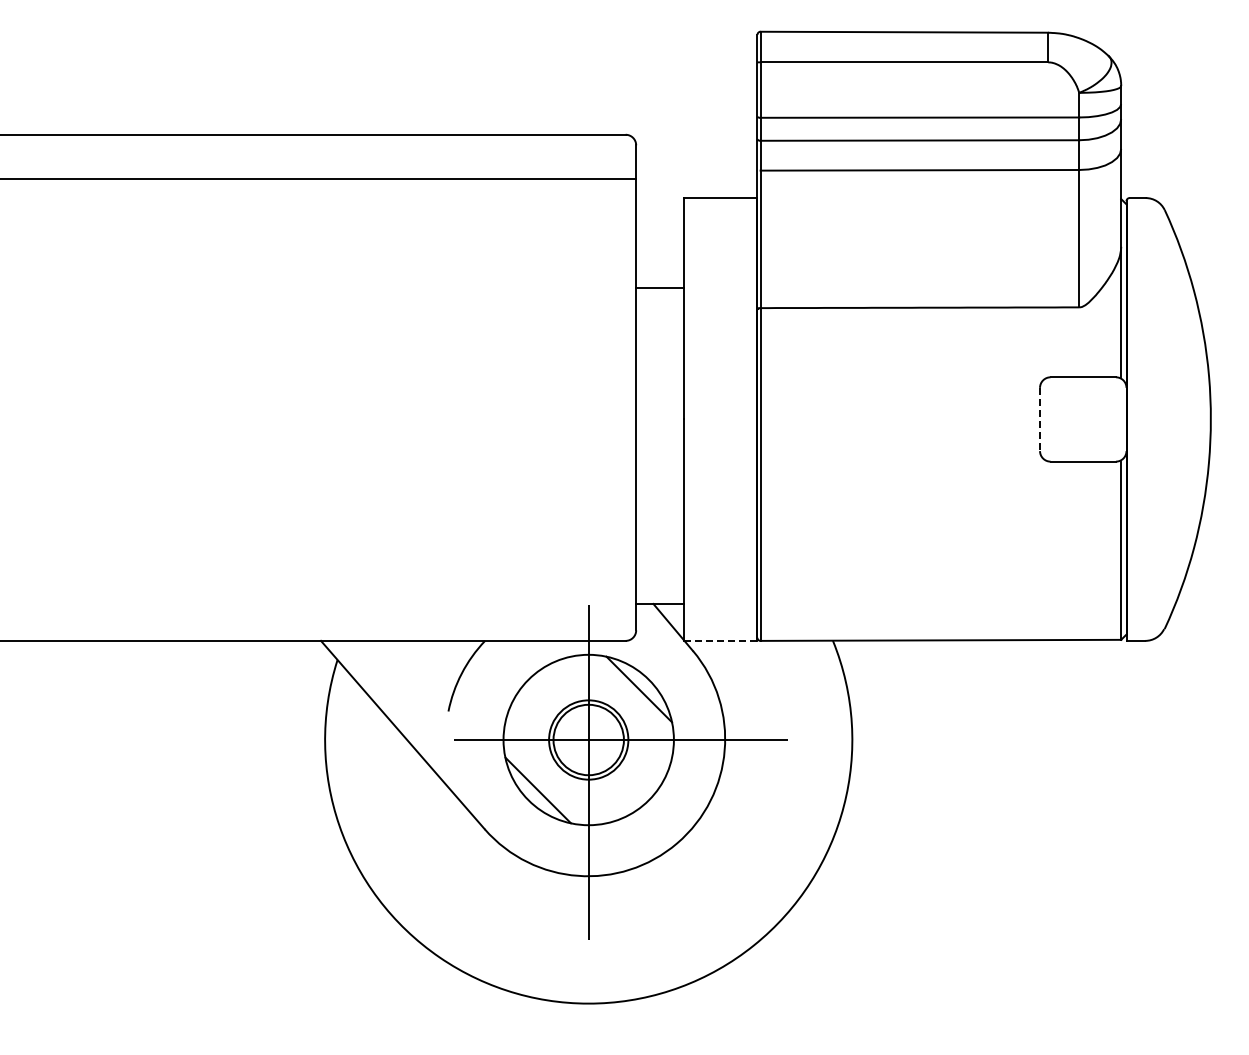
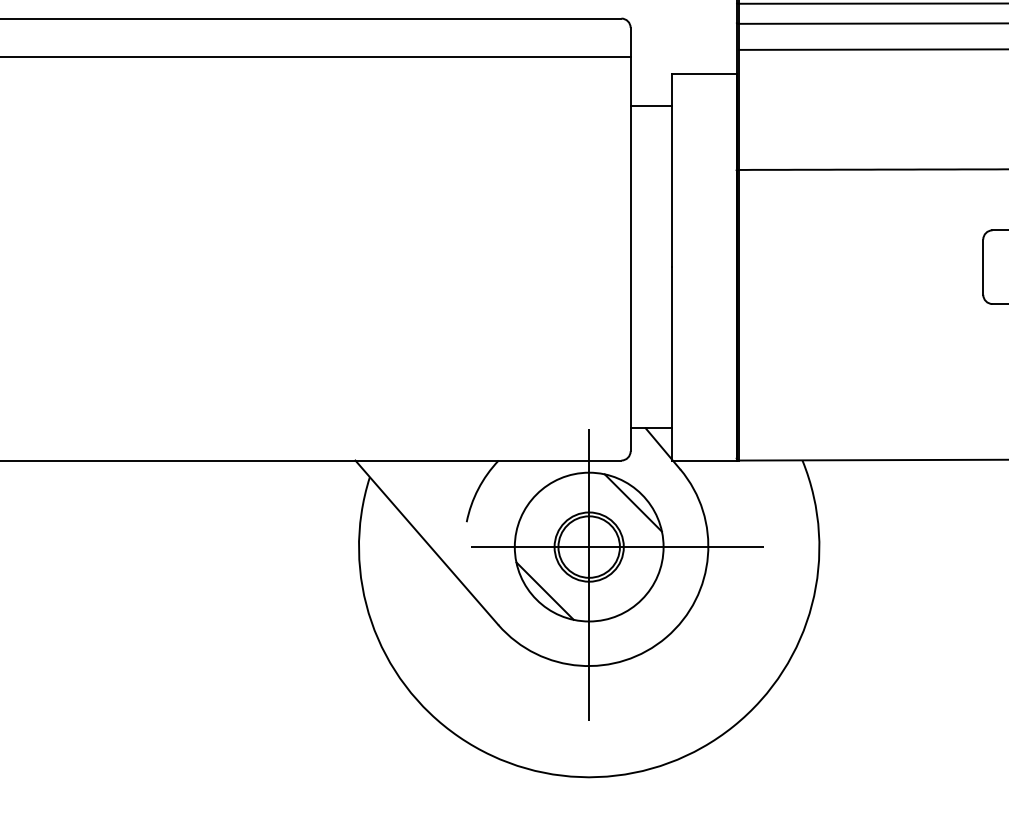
line: (659, 287) -> (650, 105), moved
line: (1040, 419) -> (983, 267), dashed -> solid
line: (720, 640) -> (704, 460), dashed -> solid

